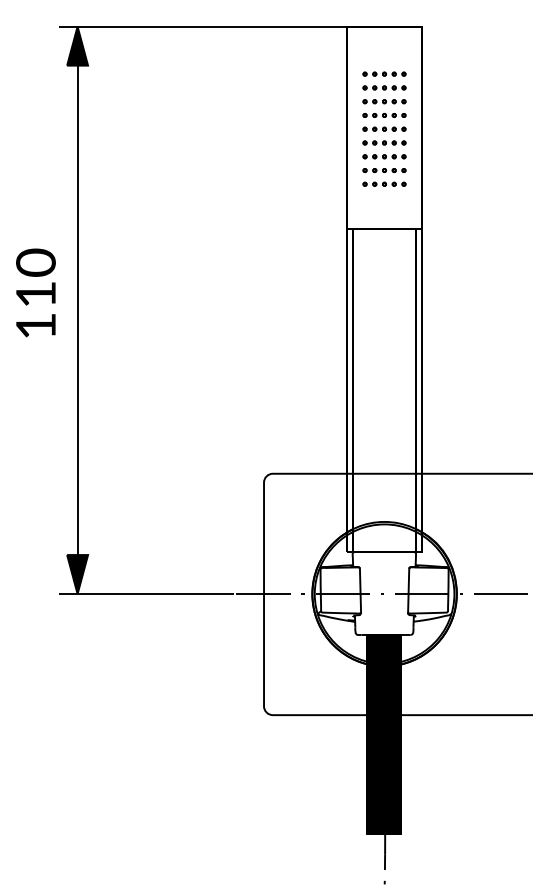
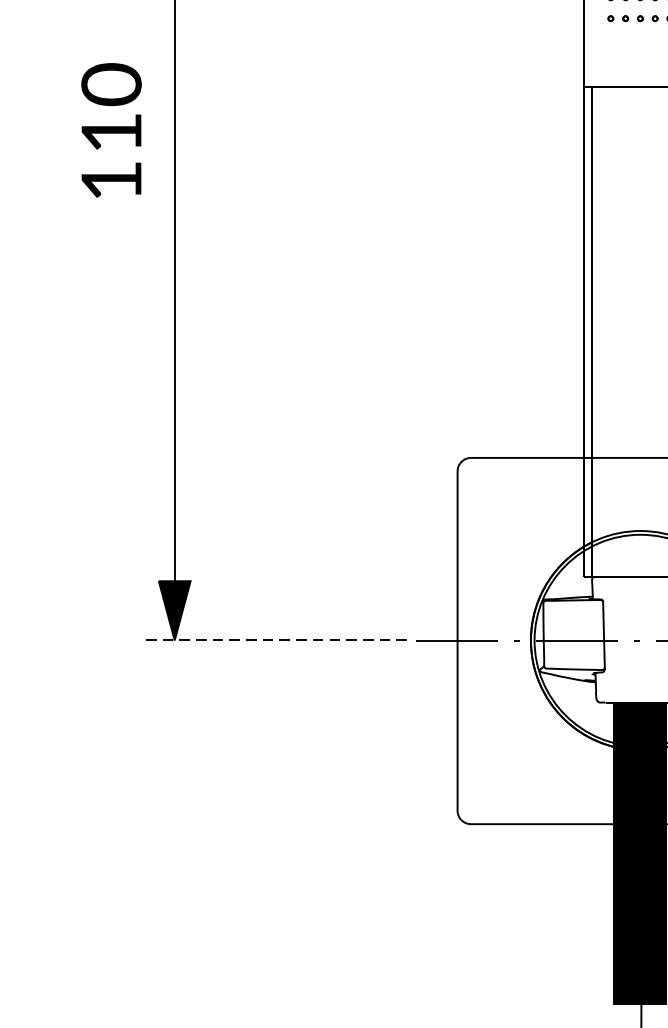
text: (35, 292) -> (110, 129), moved
line: (146, 594) -> (279, 641), solid -> dashed

